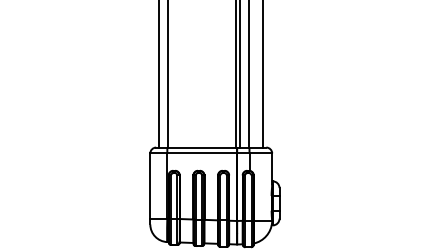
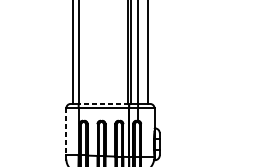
line: (202, 147) -> (104, 103), solid -> dashed
line: (150, 186) -> (66, 132), solid -> dashed

